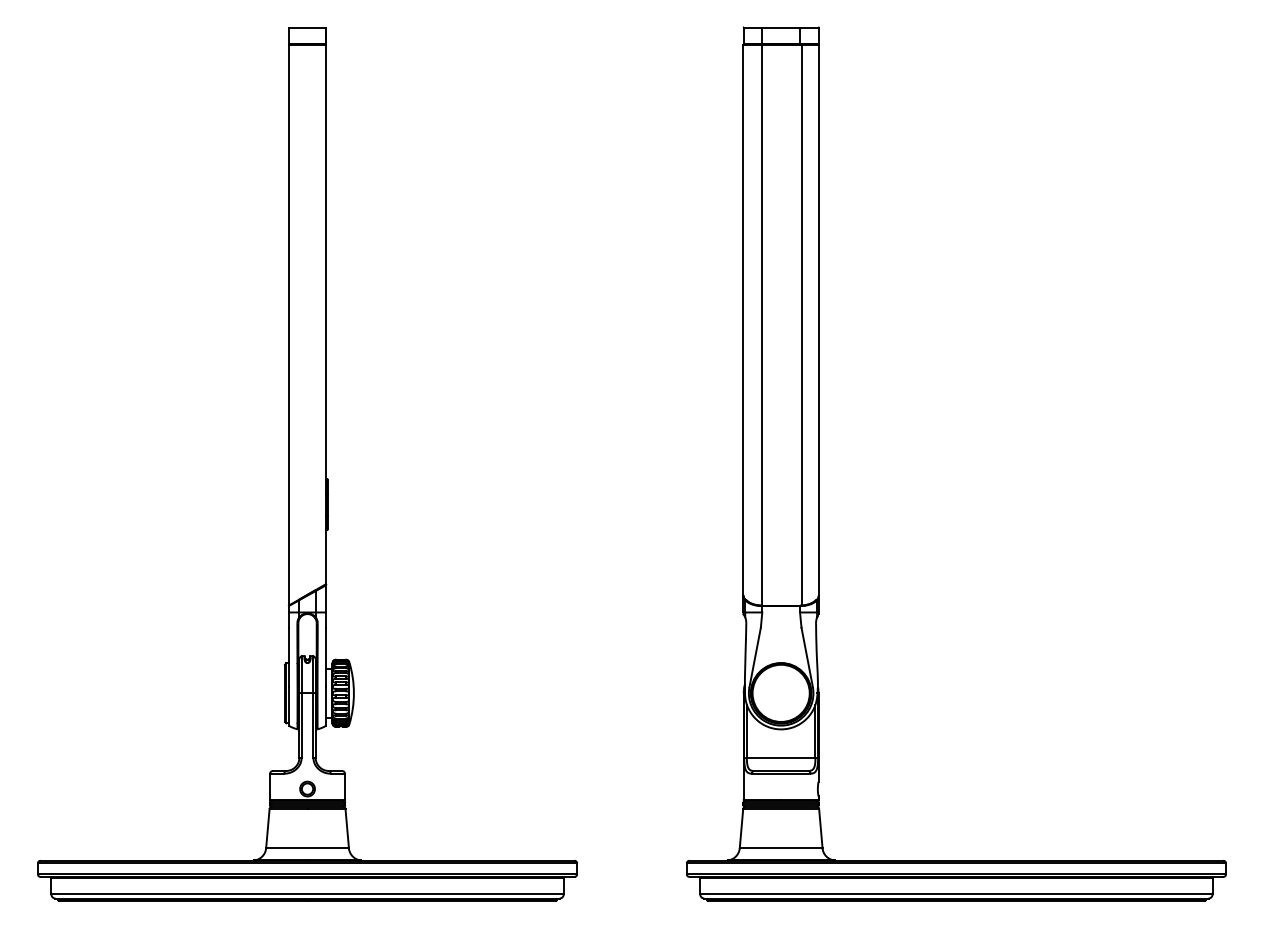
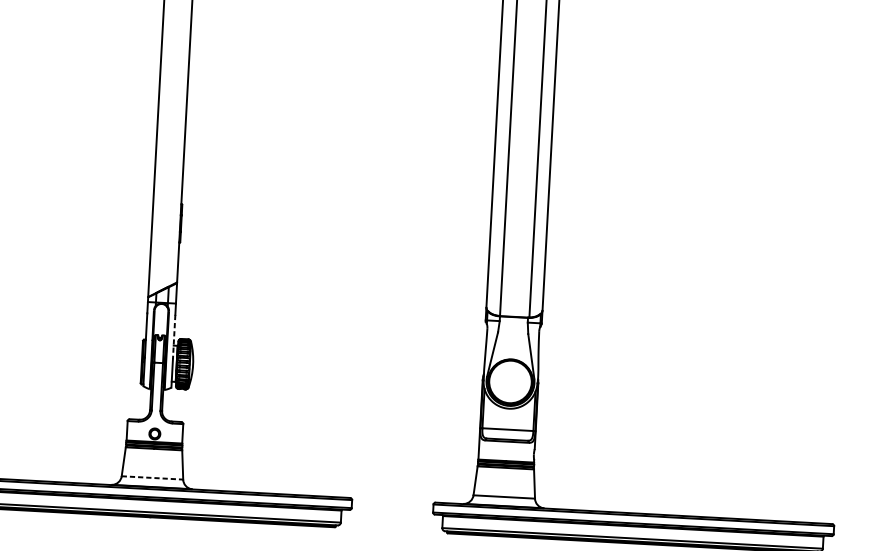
line: (326, 657) -> (174, 337), solid -> dashed
line: (308, 848) -> (153, 478), solid -> dashed

